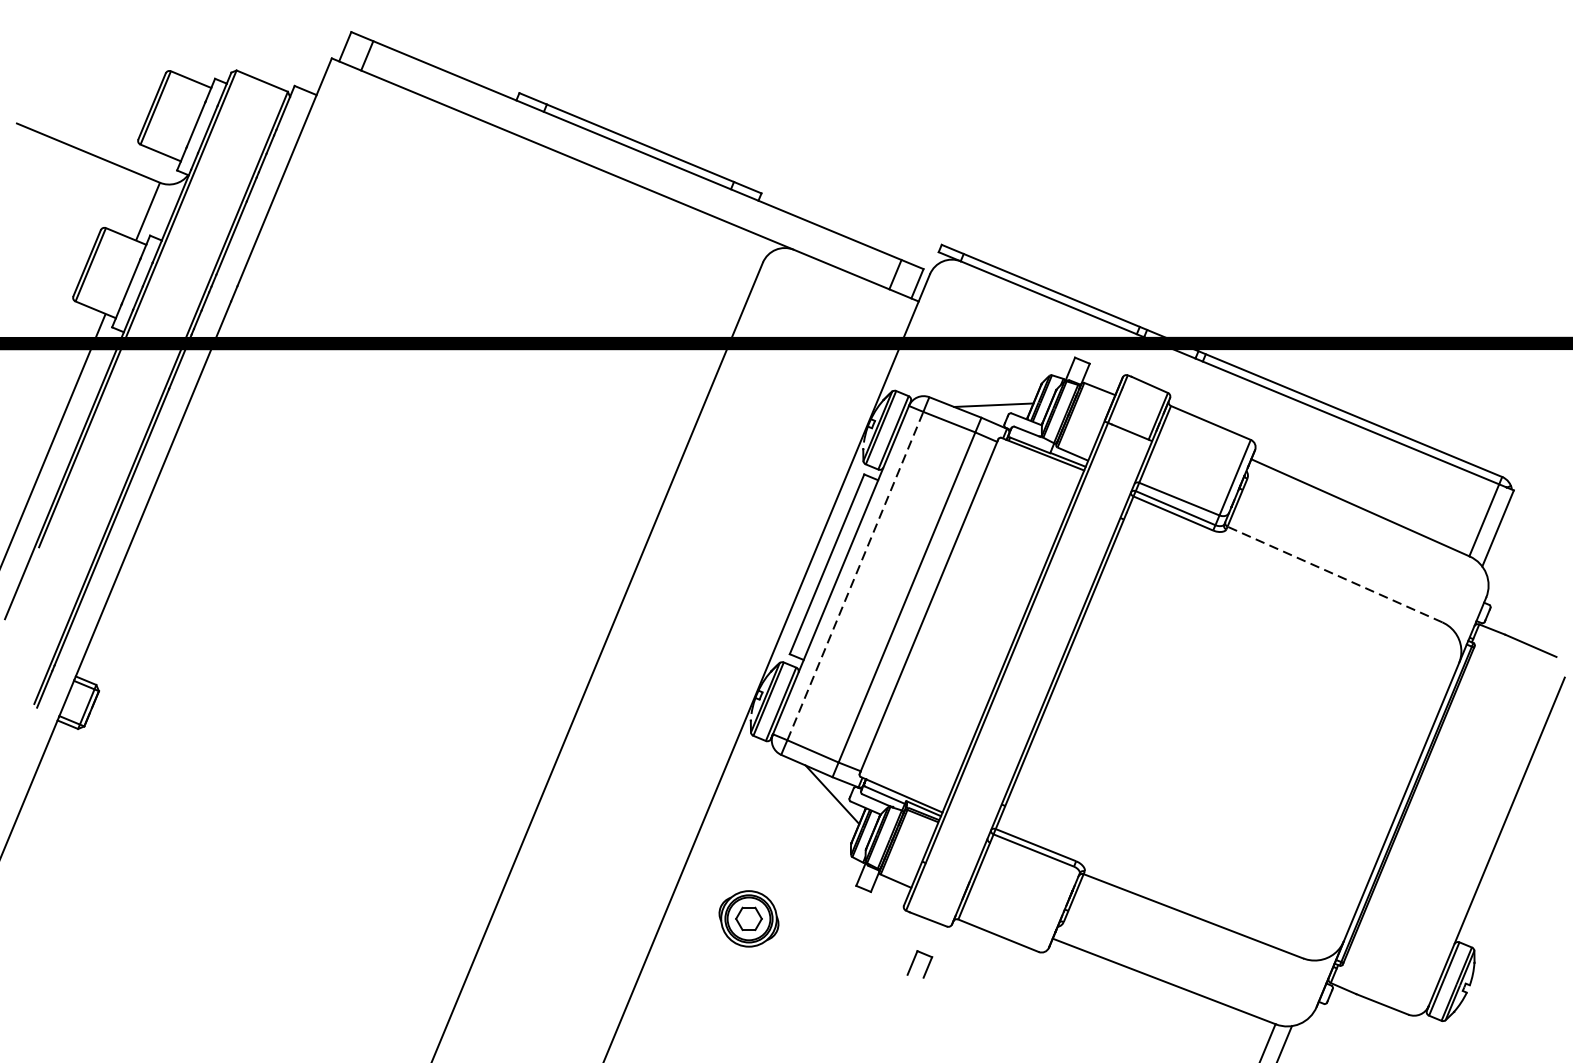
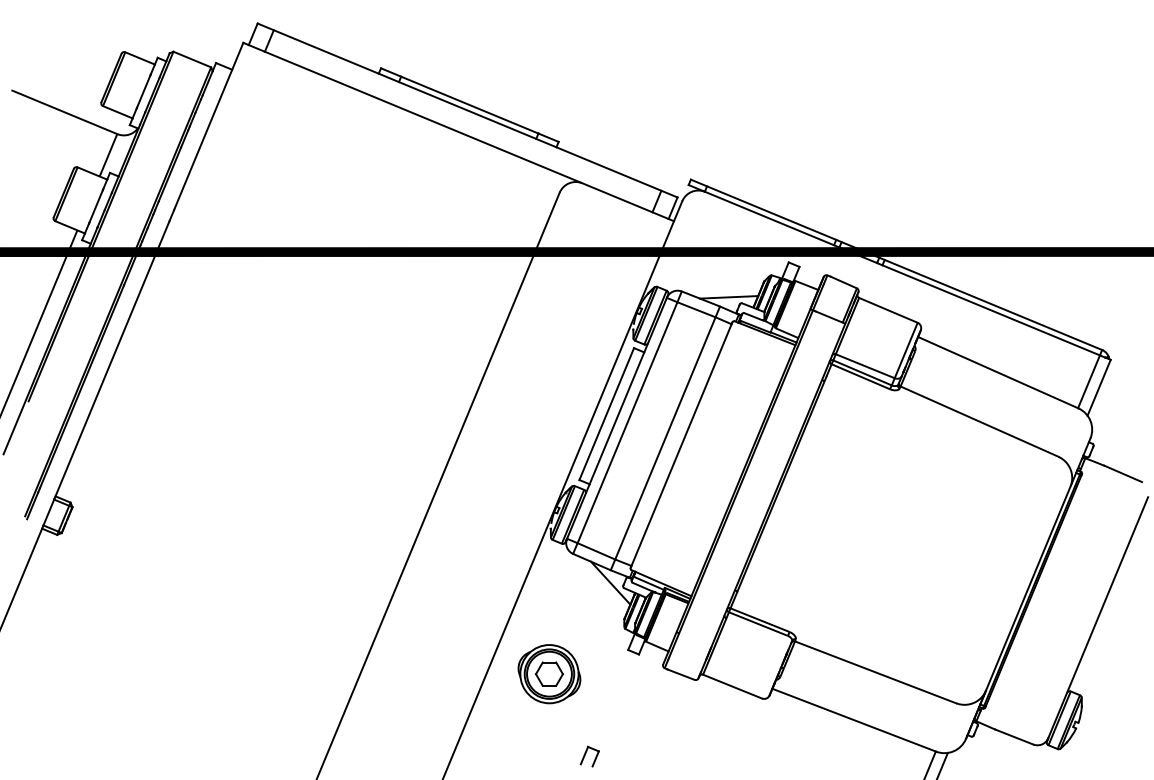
line: (1335, 574) -> (979, 421), dashed -> solid
line: (855, 575) -> (627, 422), dashed -> solid
part: (749, 919) -> (549, 674), size x1.43
part: (919, 964) -> (589, 756), moved

